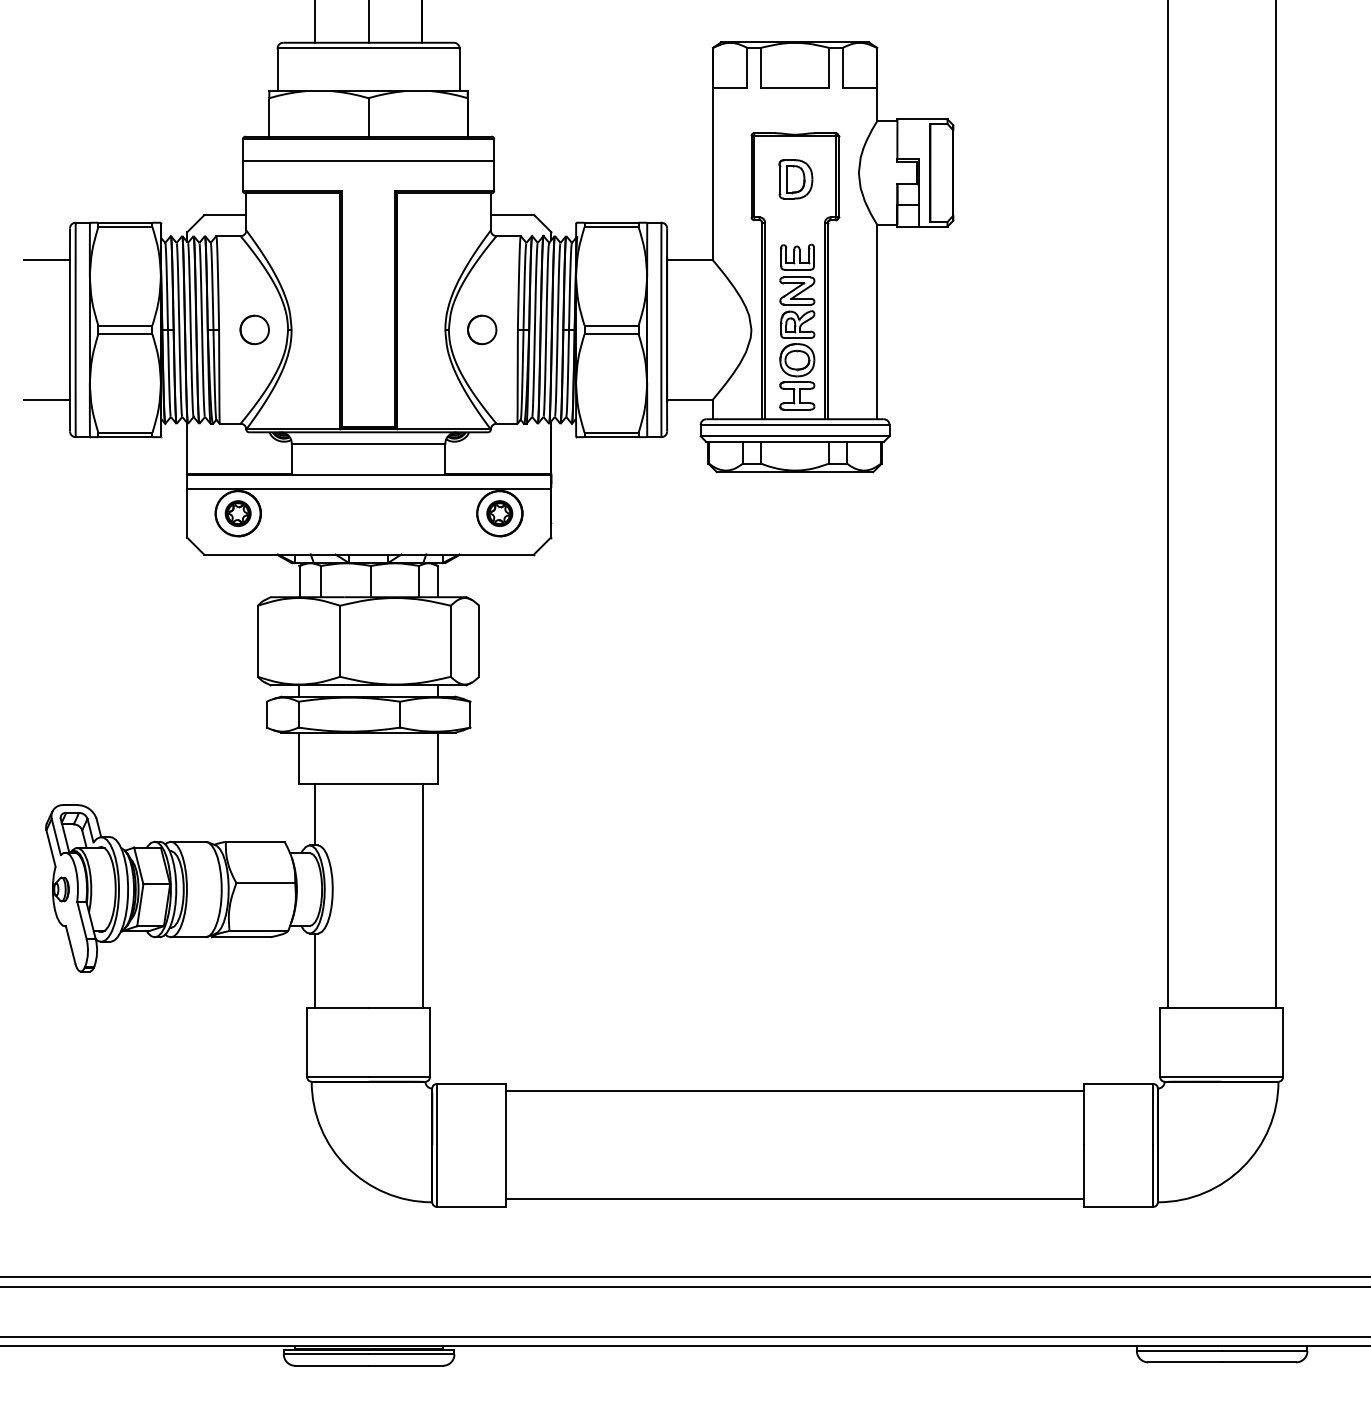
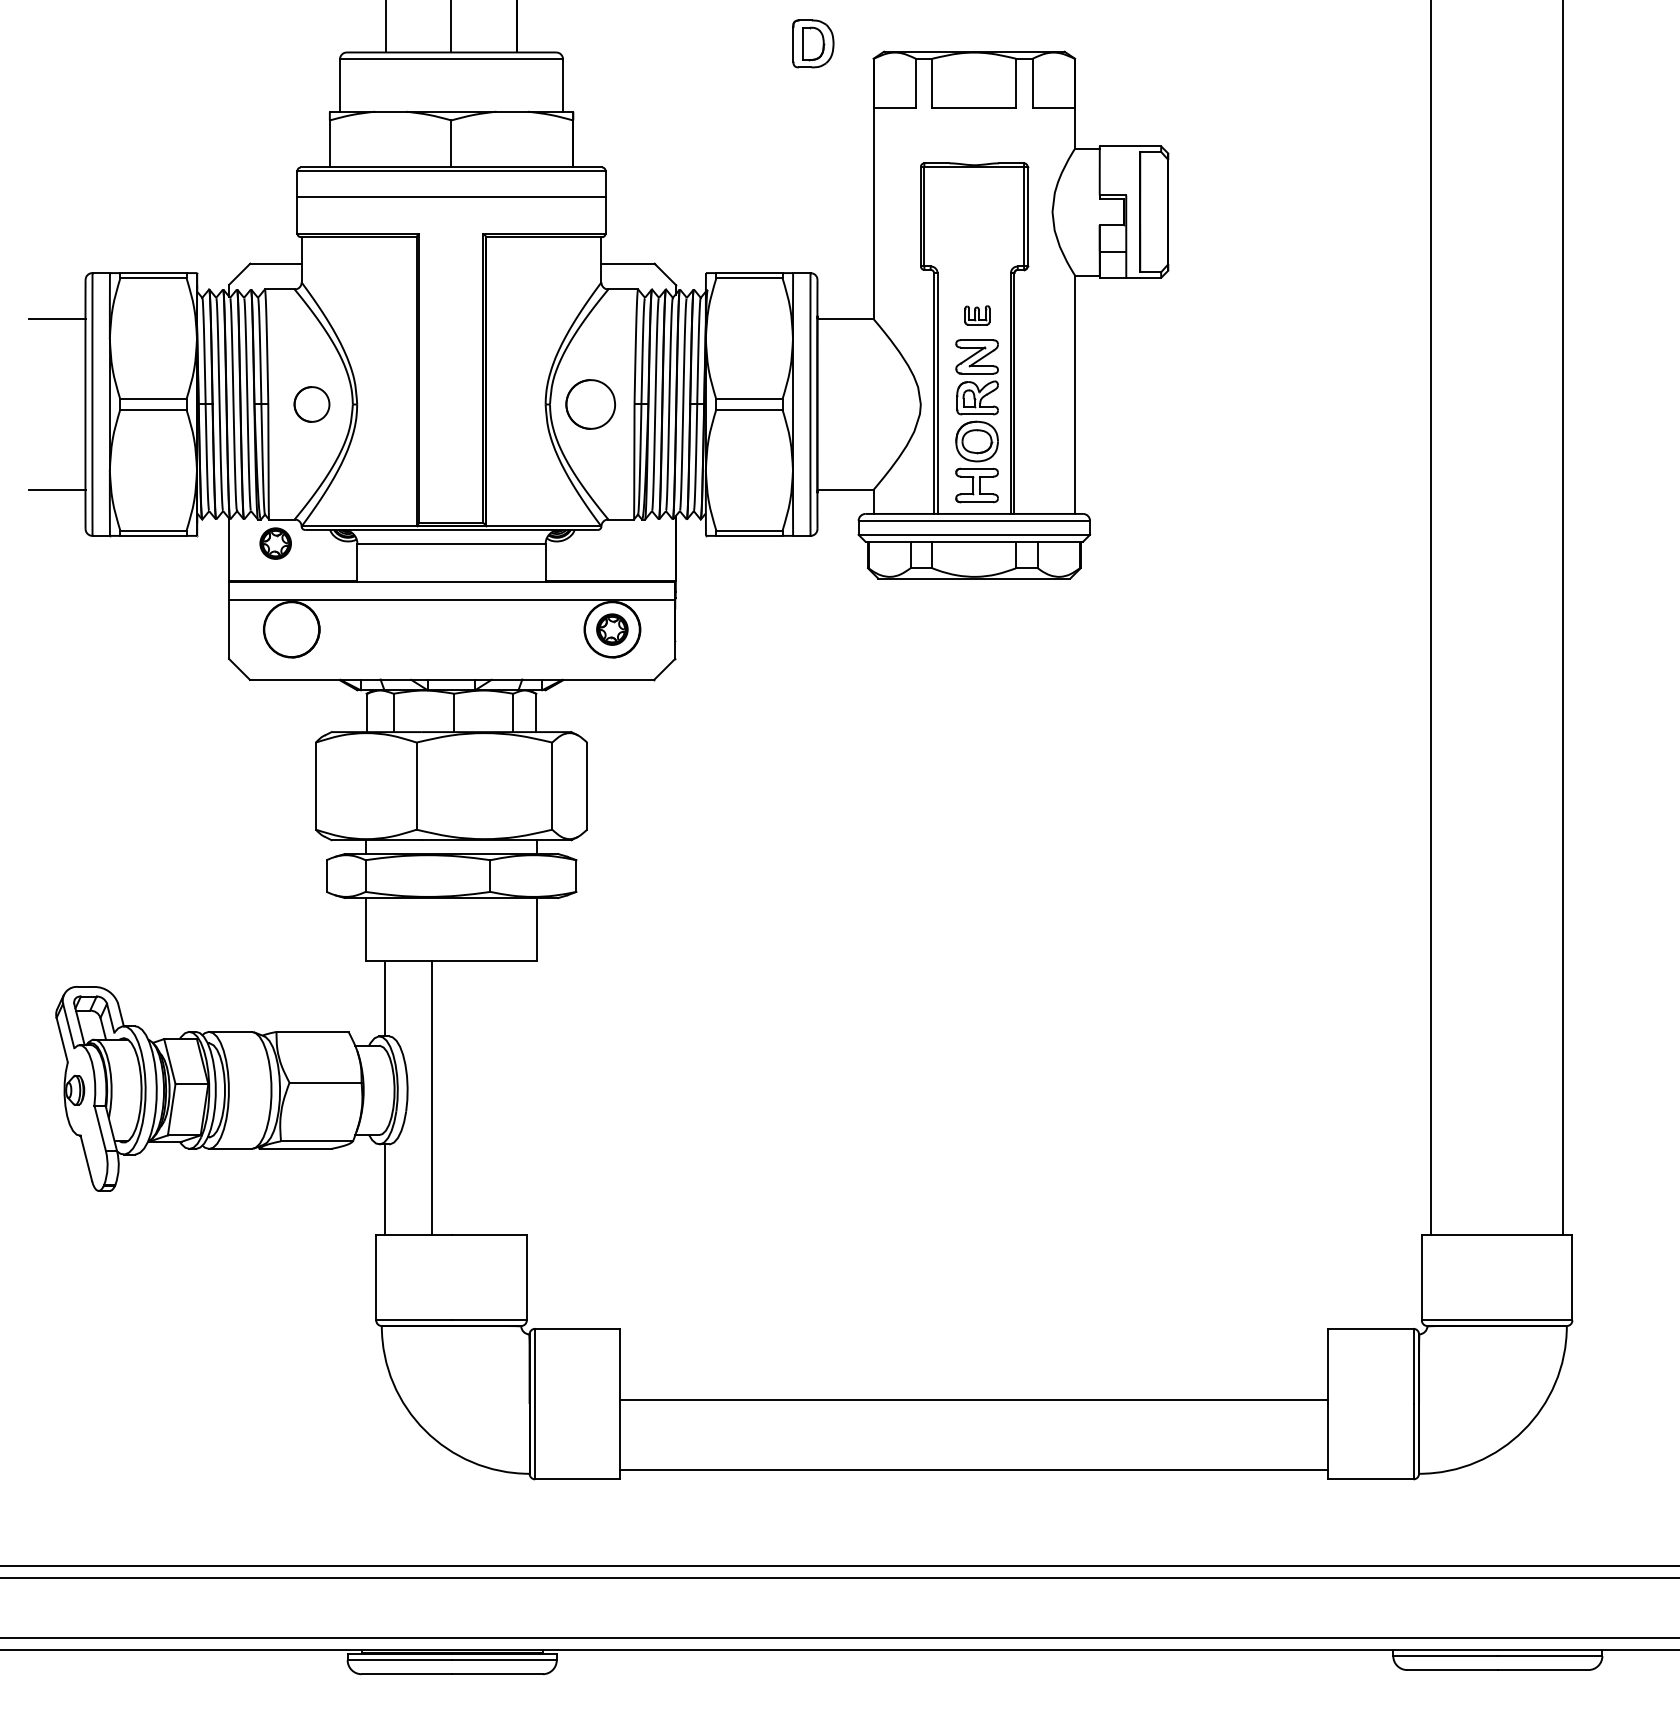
part: (796, 179) -> (813, 43), moved
part: (797, 257) -> (977, 315), size x0.6
part: (481, 329) -> (590, 404), size x1.4
part: (238, 513) -> (275, 543), moved
line: (422, 895) -> (431, 1097), moved
line: (795, 1091) -> (974, 1399), moved

